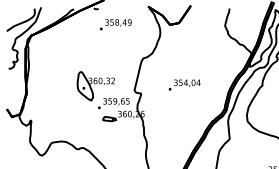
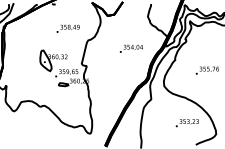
text: (114, 24) -> (67, 28), moved
text: (184, 84) -> (131, 48), moved

